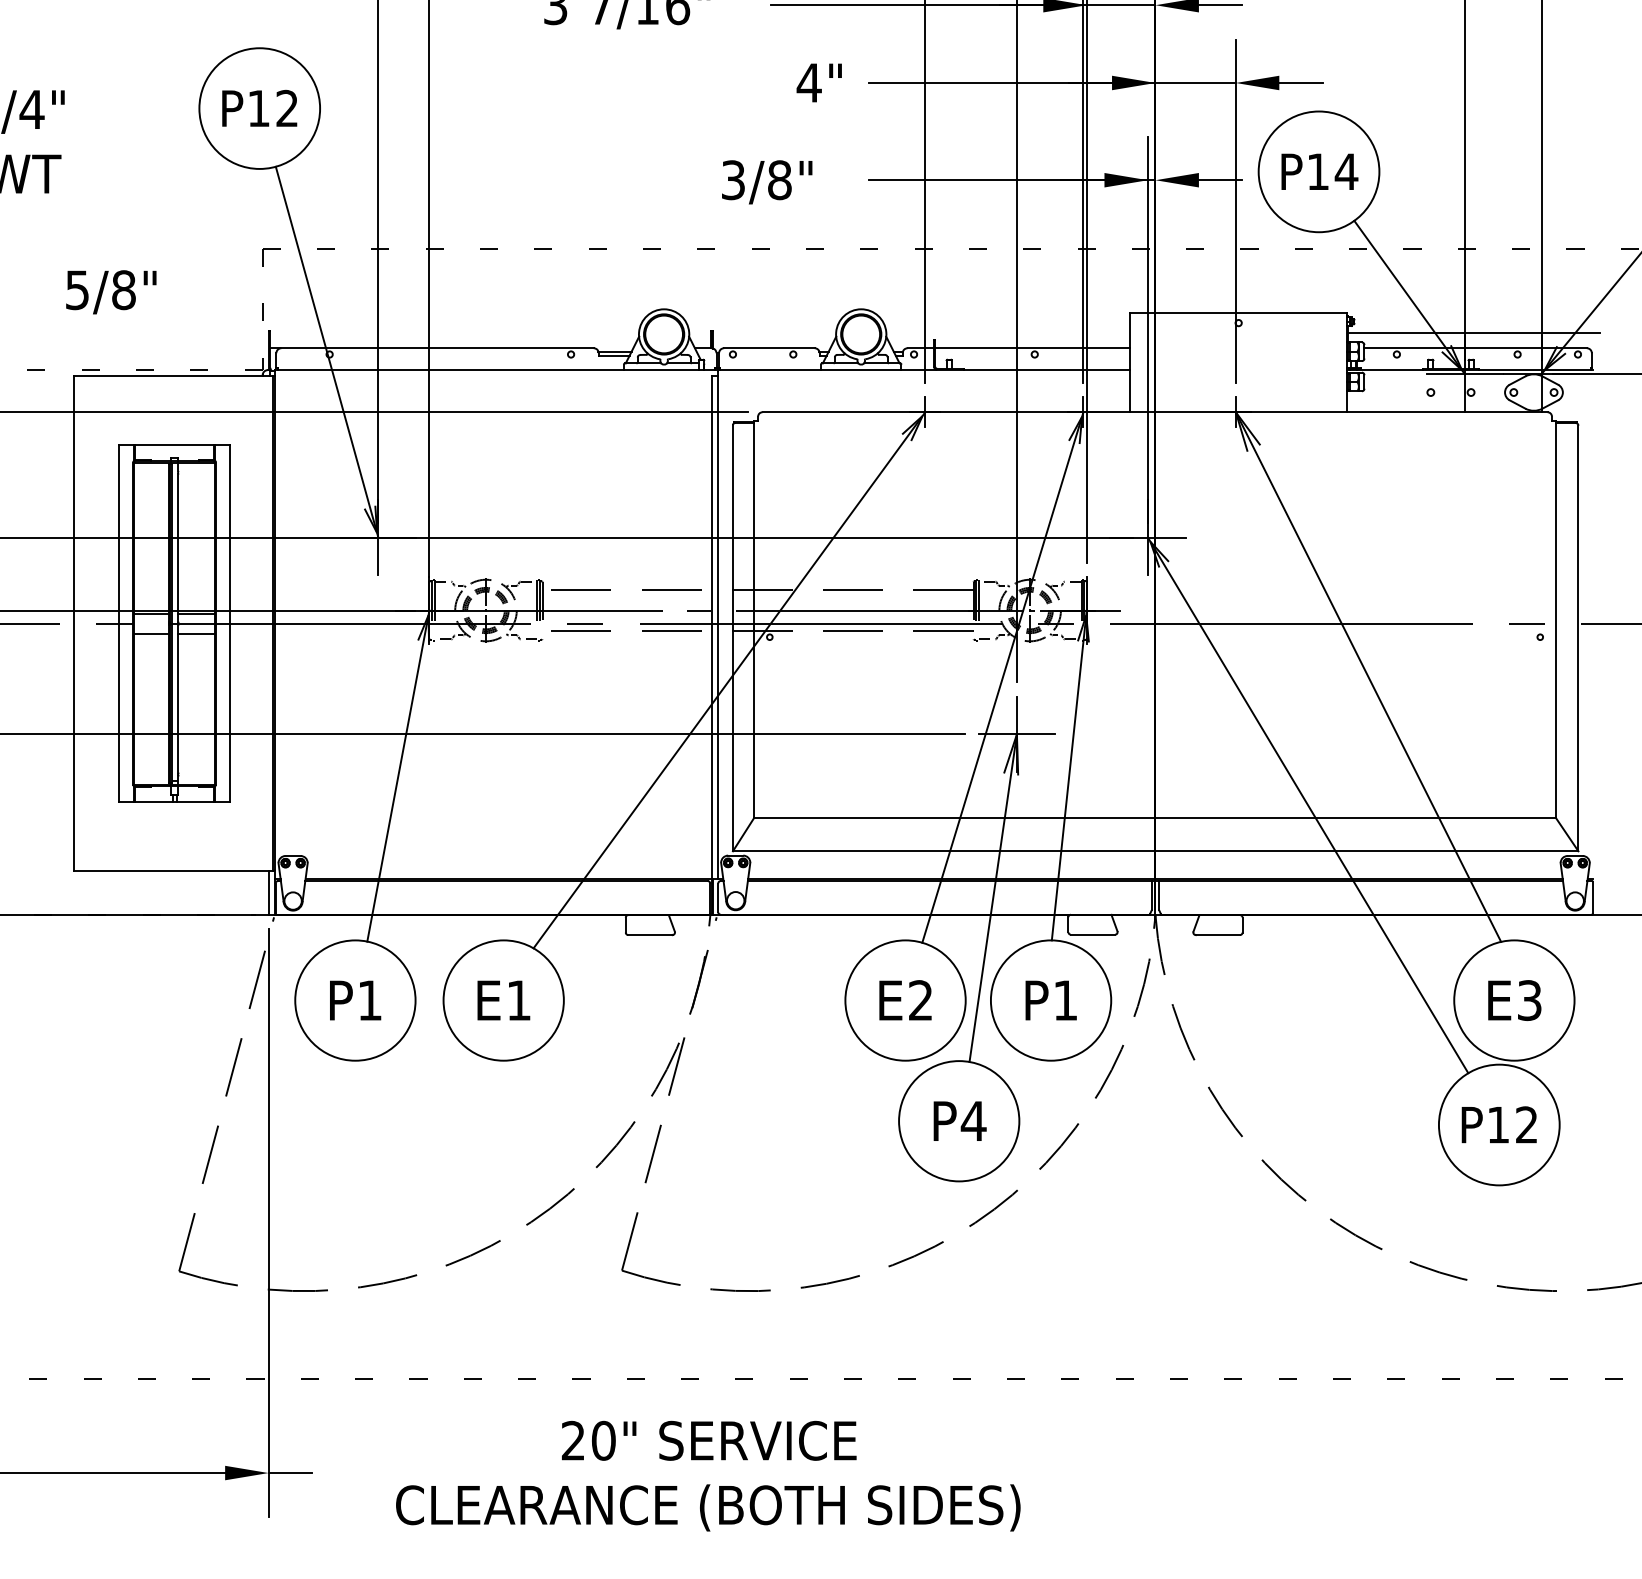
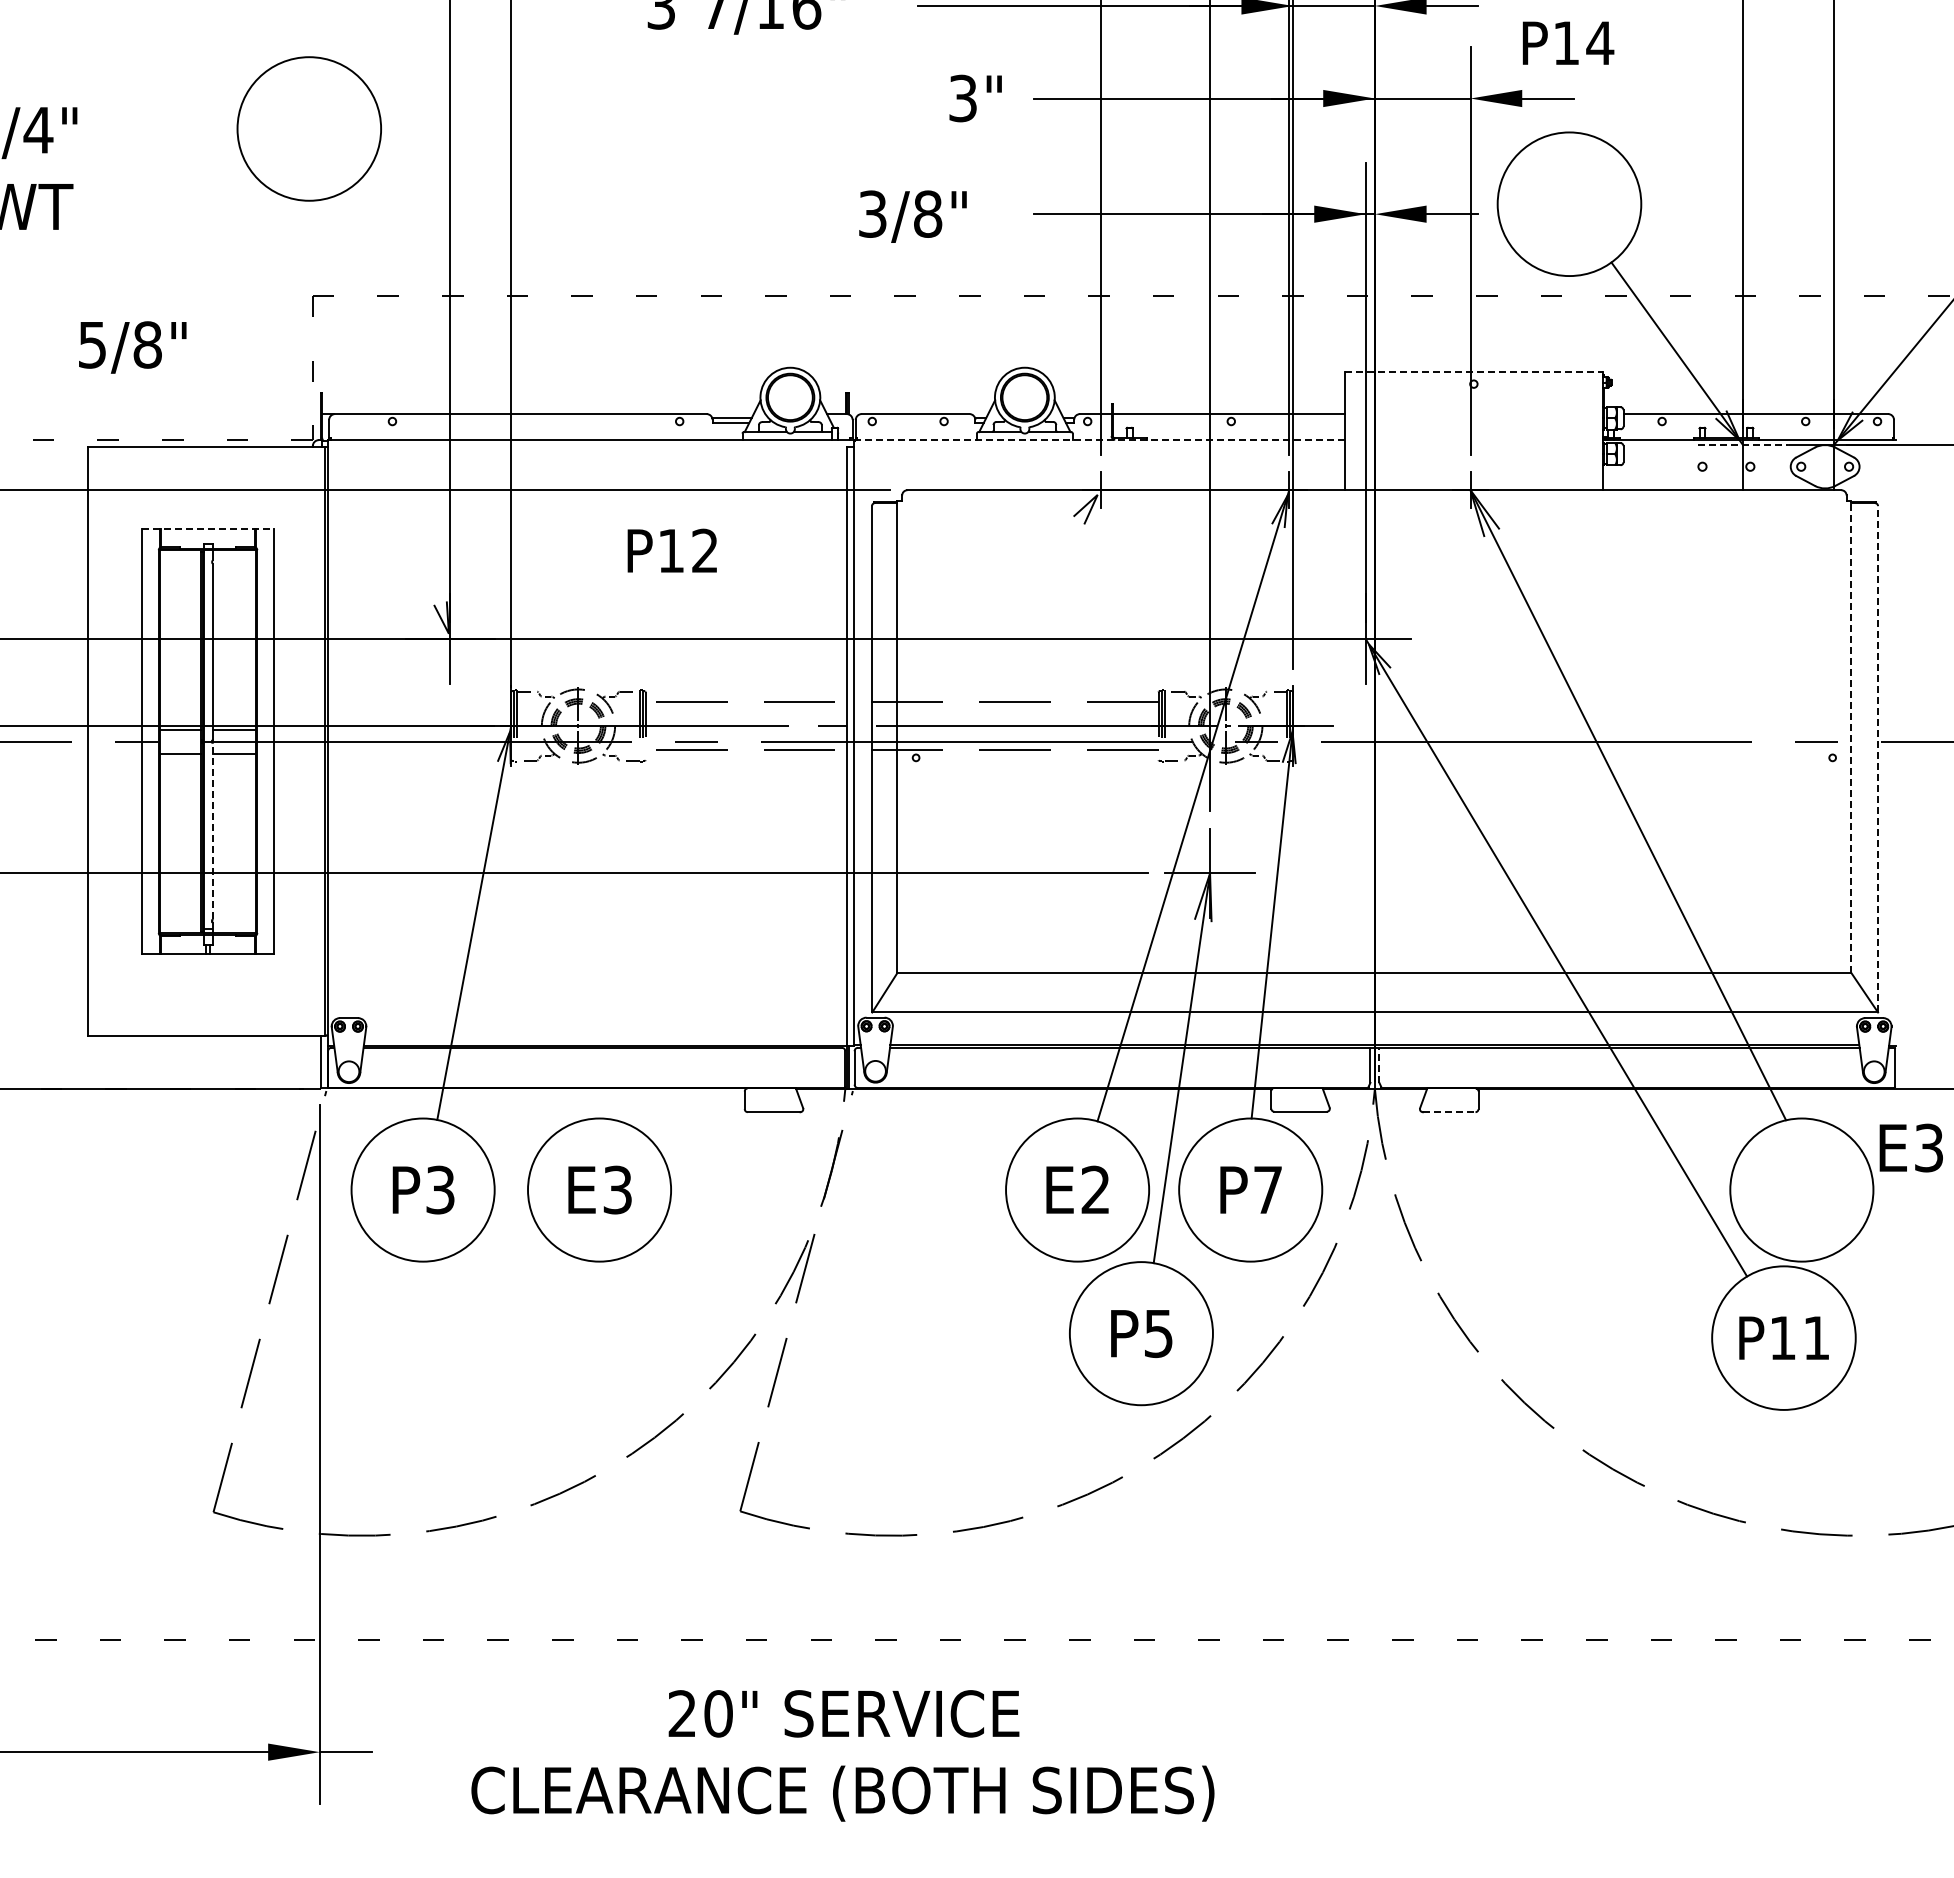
text: (809, 82) -> (963, 98), 4" -> 3"
text: (259, 108) -> (671, 550), moved
text: (1319, 171) -> (1568, 42), moved
line: (1238, 313) -> (1473, 372), solid -> dashed
line: (1473, 333) -> (1753, 396), removed
line: (327, 351) -> (389, 418), removed
line: (923, 369) -> (1099, 439), solid -> dashed
line: (1464, 373) -> (1742, 444), solid -> dashed
line: (174, 445) -> (208, 529), solid -> dashed
line: (1556, 619) -> (1851, 736), solid -> dashed
line: (1578, 637) -> (1878, 758), solid -> dashed
line: (729, 679) -> (868, 808), removed
line: (178, 699) -> (212, 831), solid -> dashed
line: (1159, 895) -> (1379, 1065), solid -> dashed
line: (1218, 935) -> (1449, 1112), solid -> dashed
text: (370, 1000) -> (440, 1189), P1 -> P3
text: (518, 1000) -> (617, 1189), E1 -> E3
text: (1065, 1000) -> (1267, 1189), P1 -> P7
text: (1514, 1000) -> (1910, 1147), moved
text: (973, 1121) -> (1158, 1334), P4 -> P5
text: (1525, 1124) -> (1815, 1337), P12 -> P11

